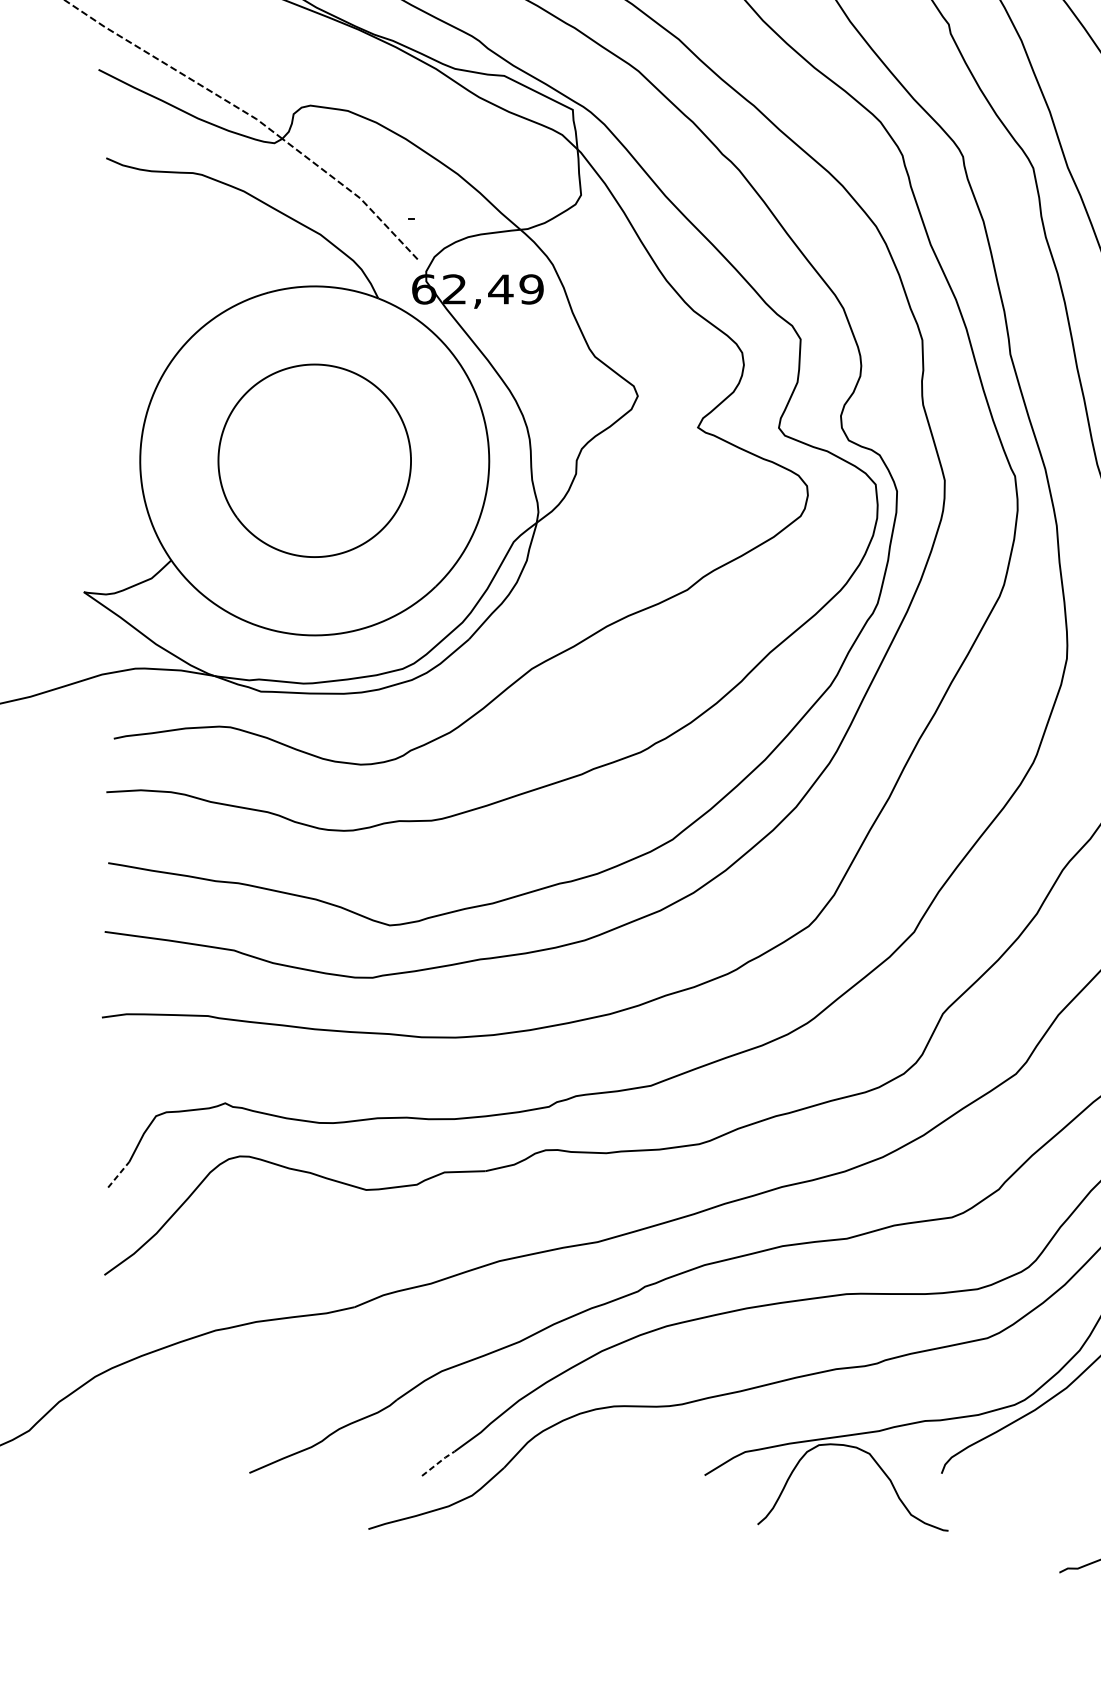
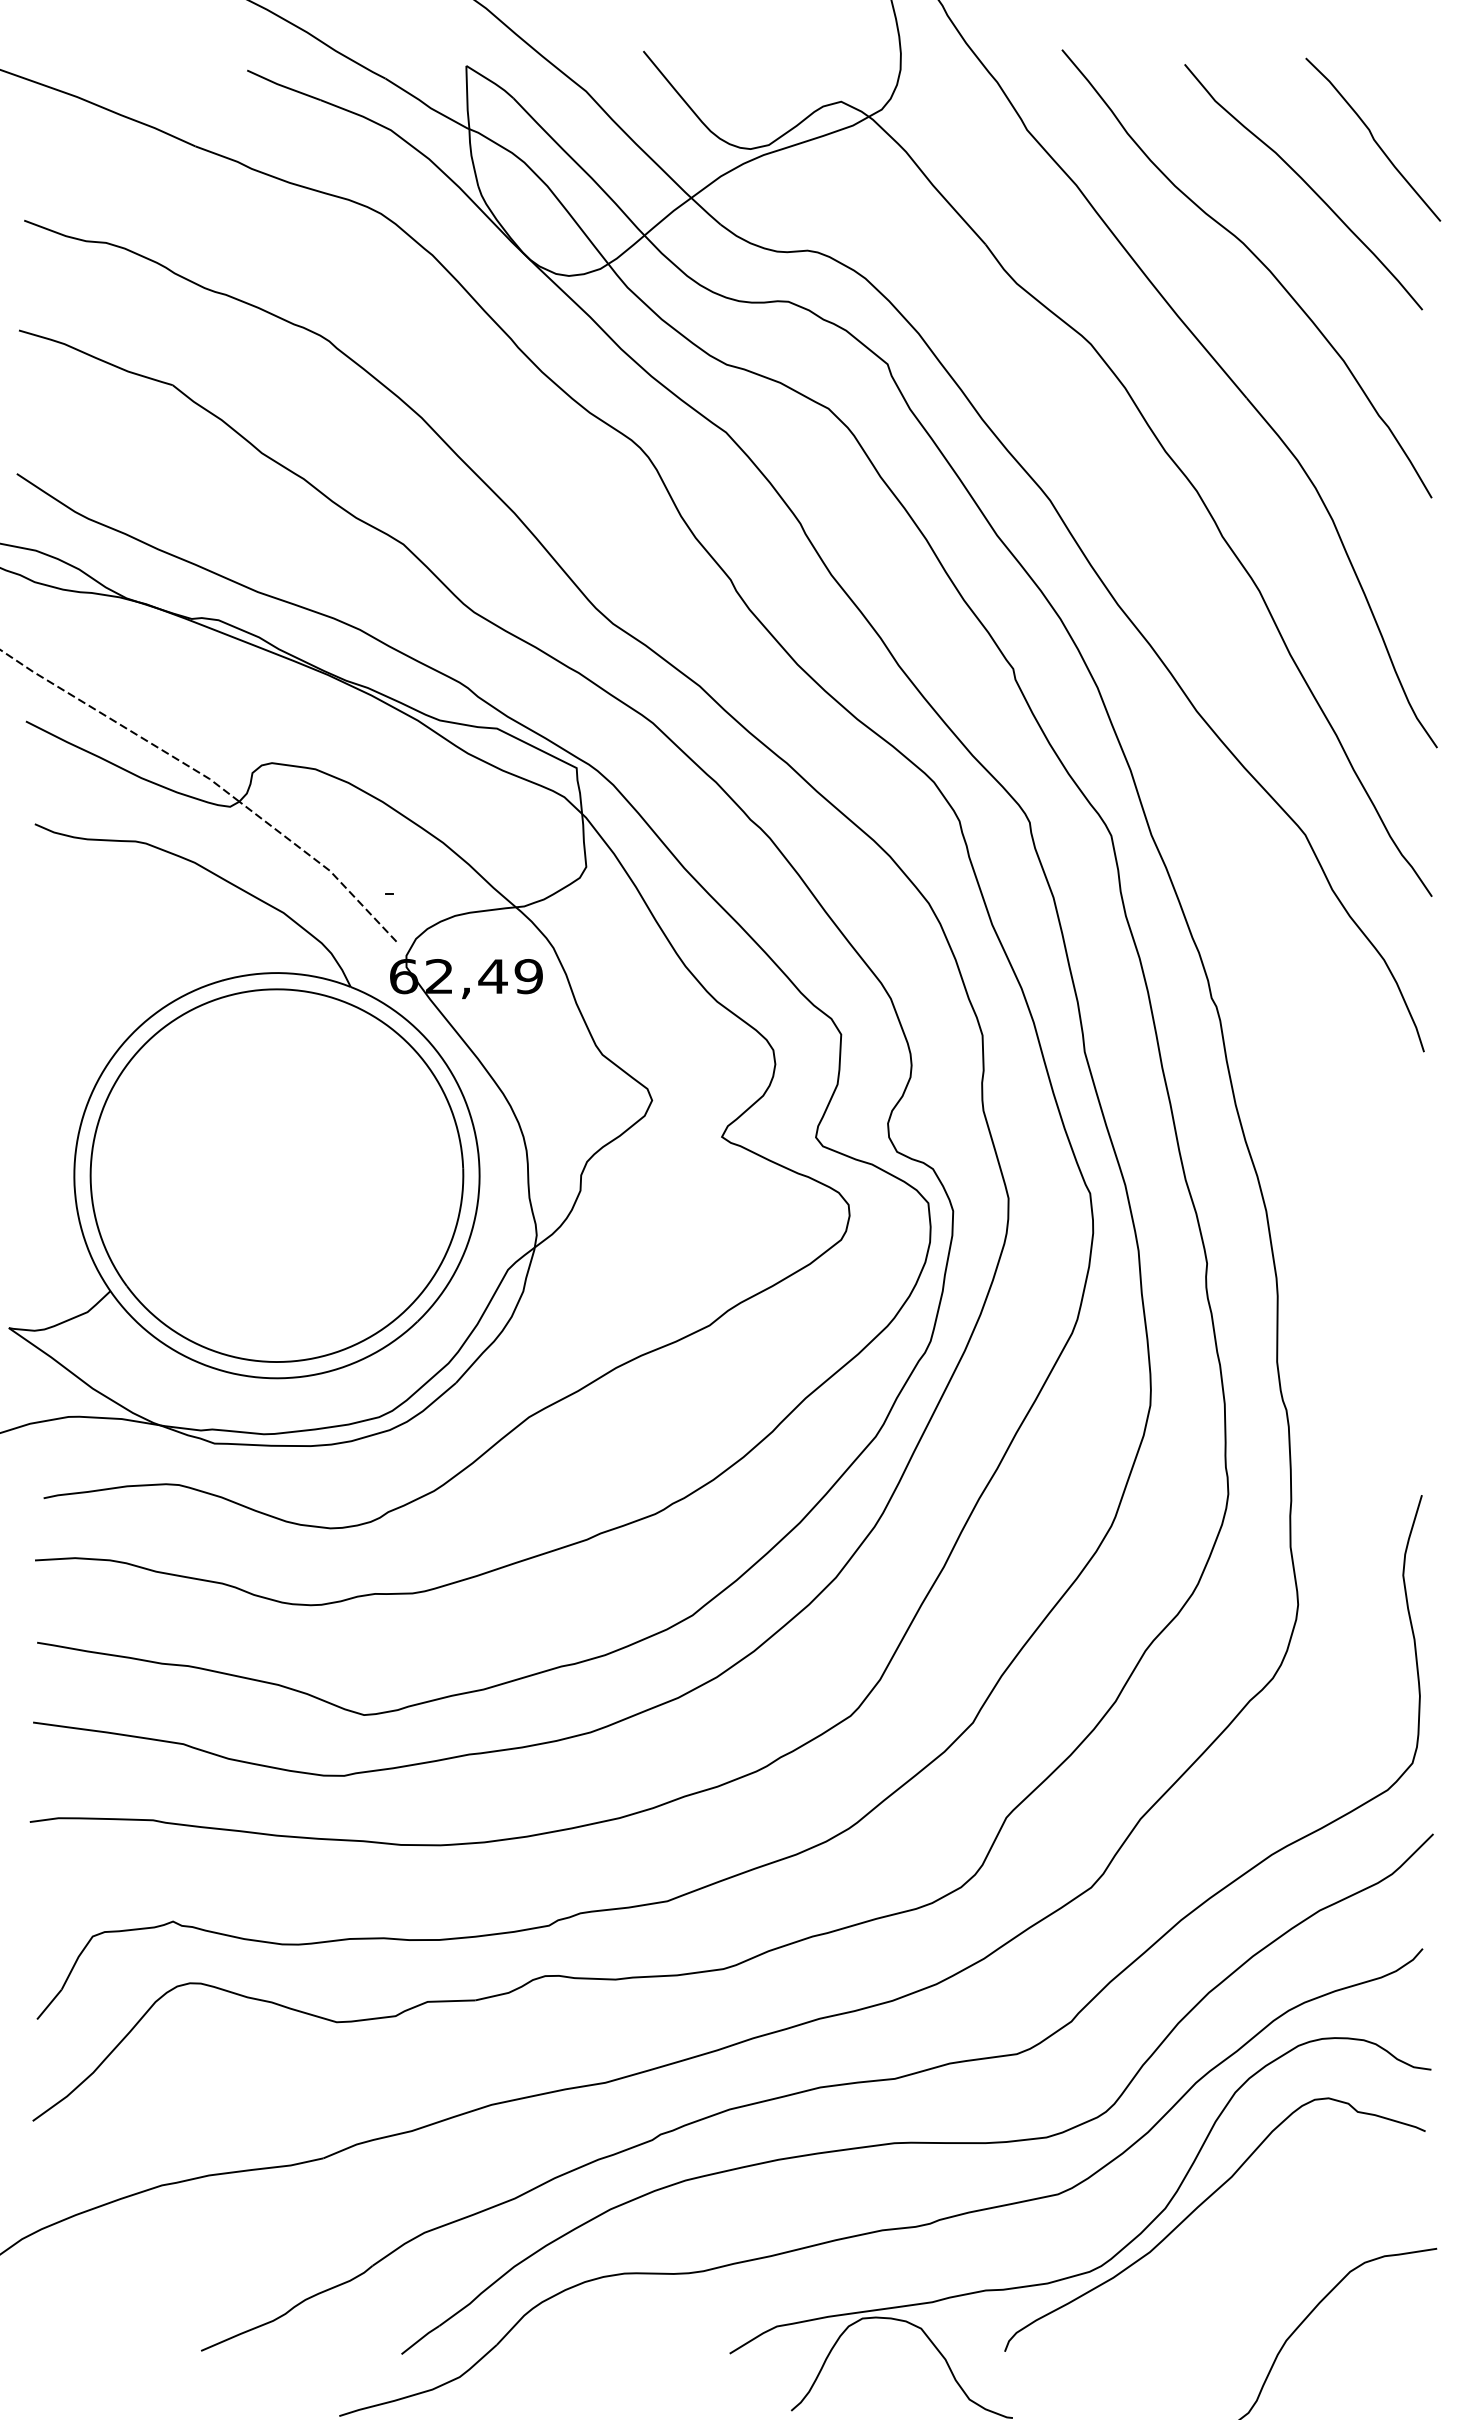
part: (314, 460) -> (276, 1175), size x1.67
line: (118, 1174) -> (49, 2004), dashed -> solid
line: (438, 1463) -> (420, 2339), dashed -> solid

